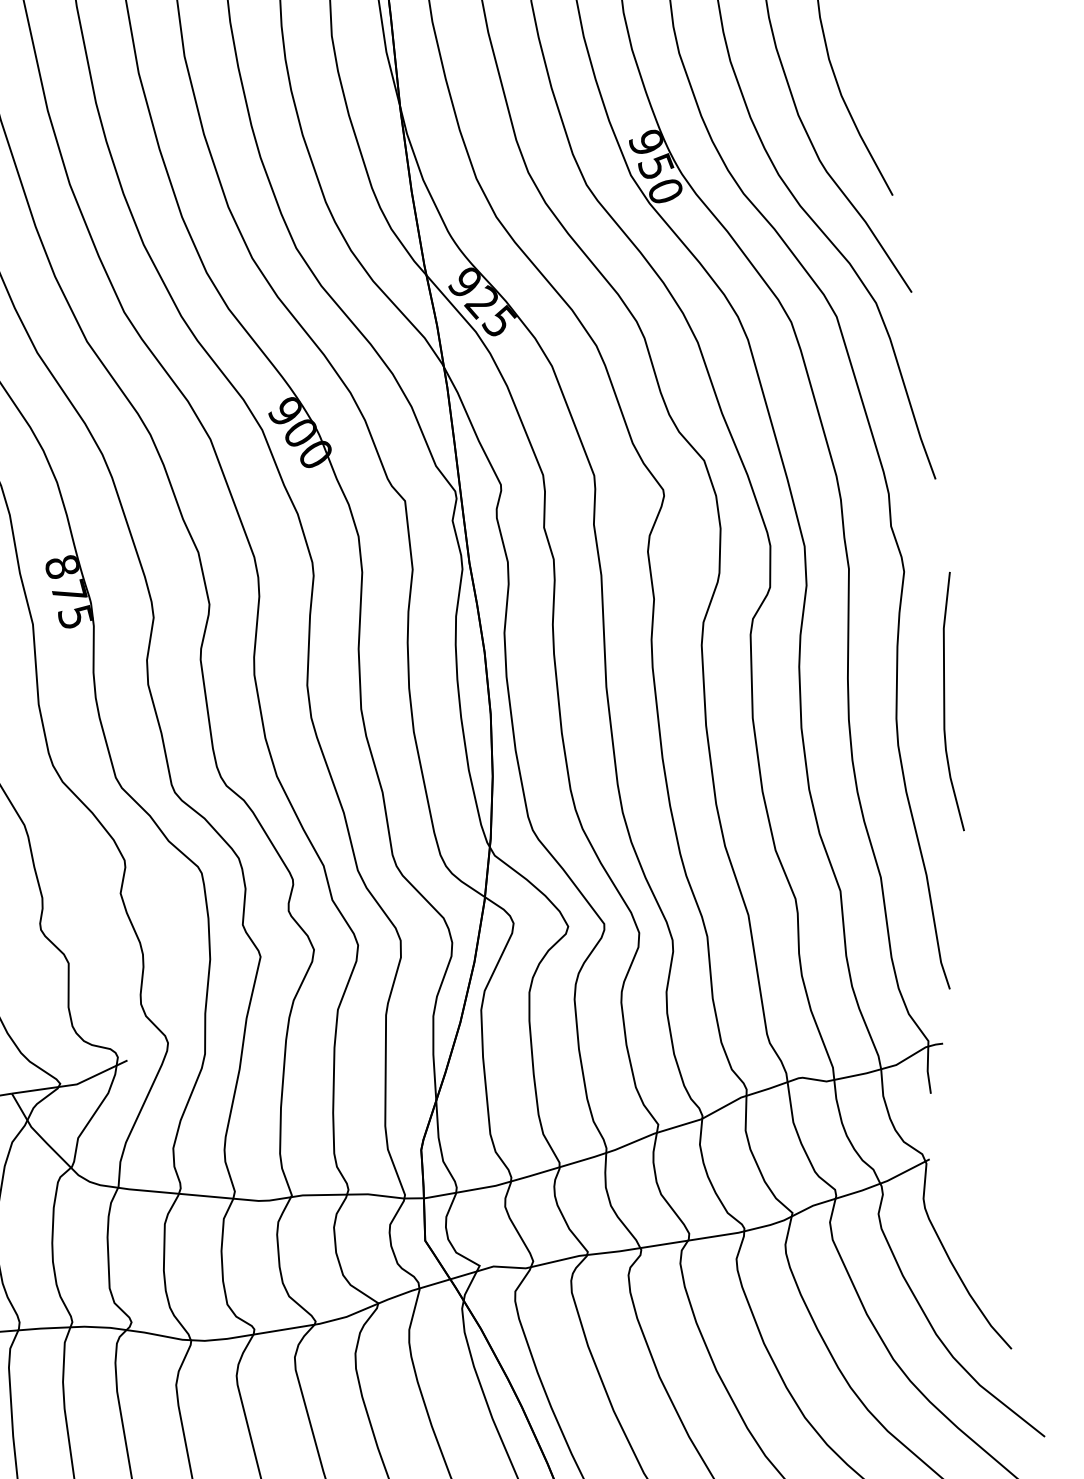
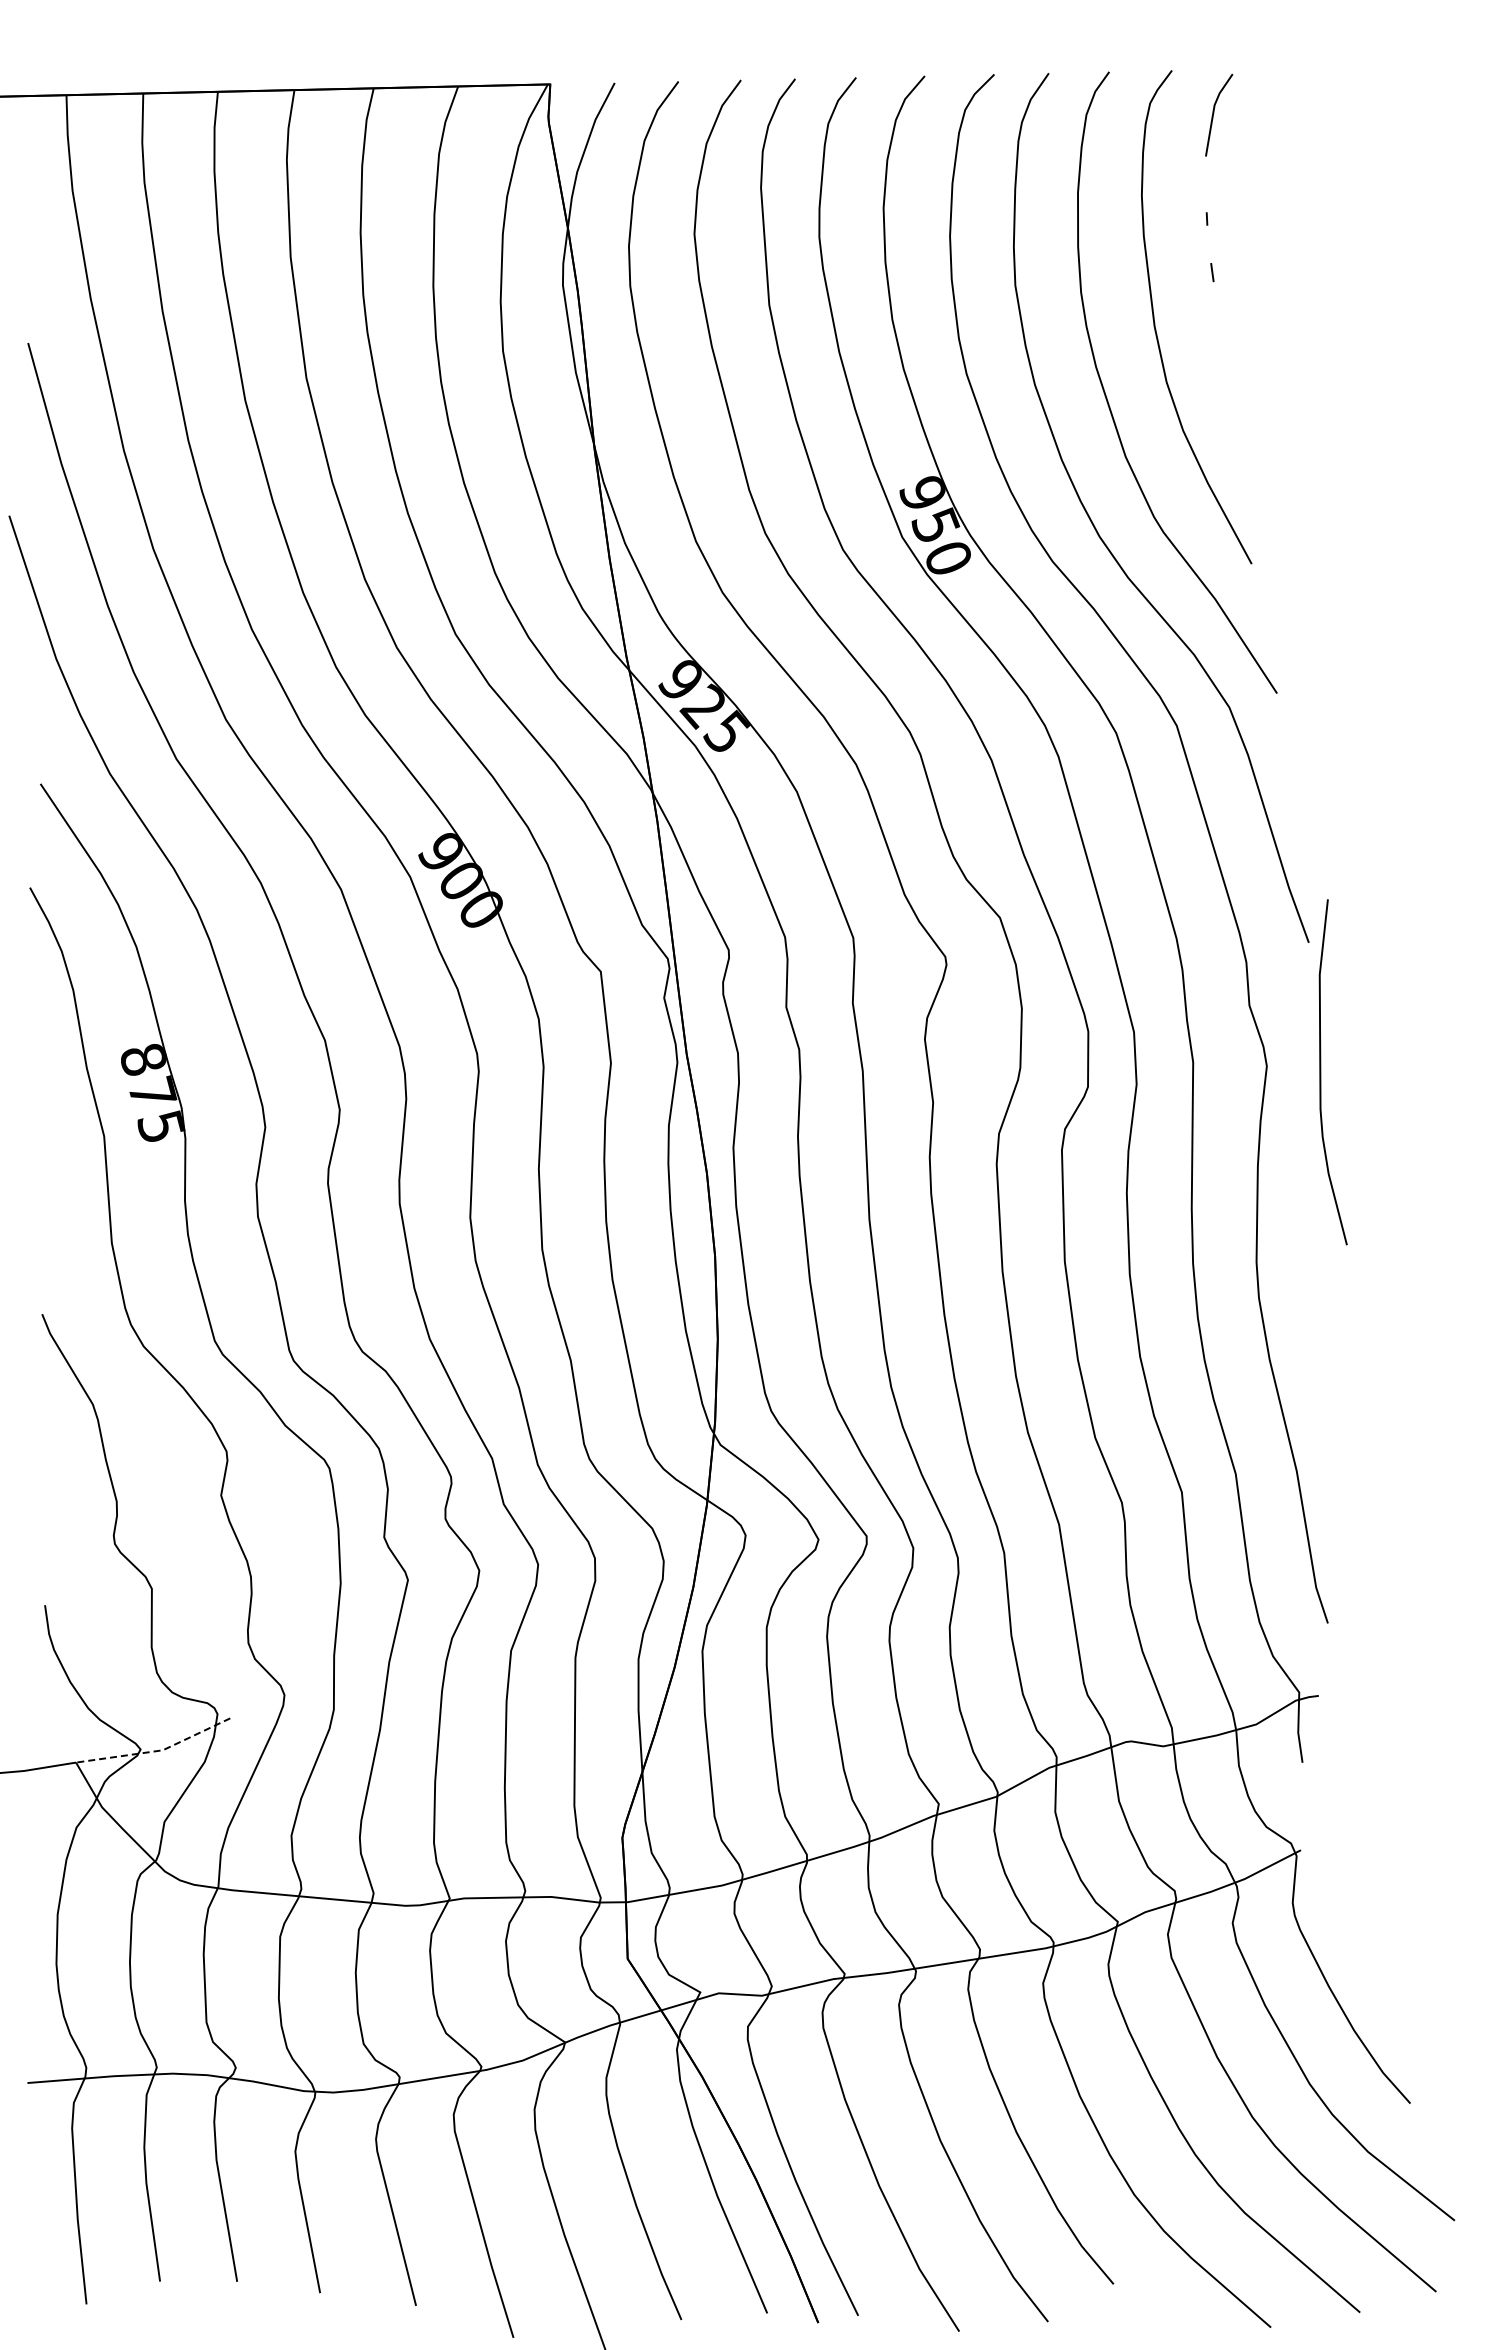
curve: (945, 701) -> (1321, 1072), moved
line: (72, 1085) -> (156, 1751), solid -> dashed

